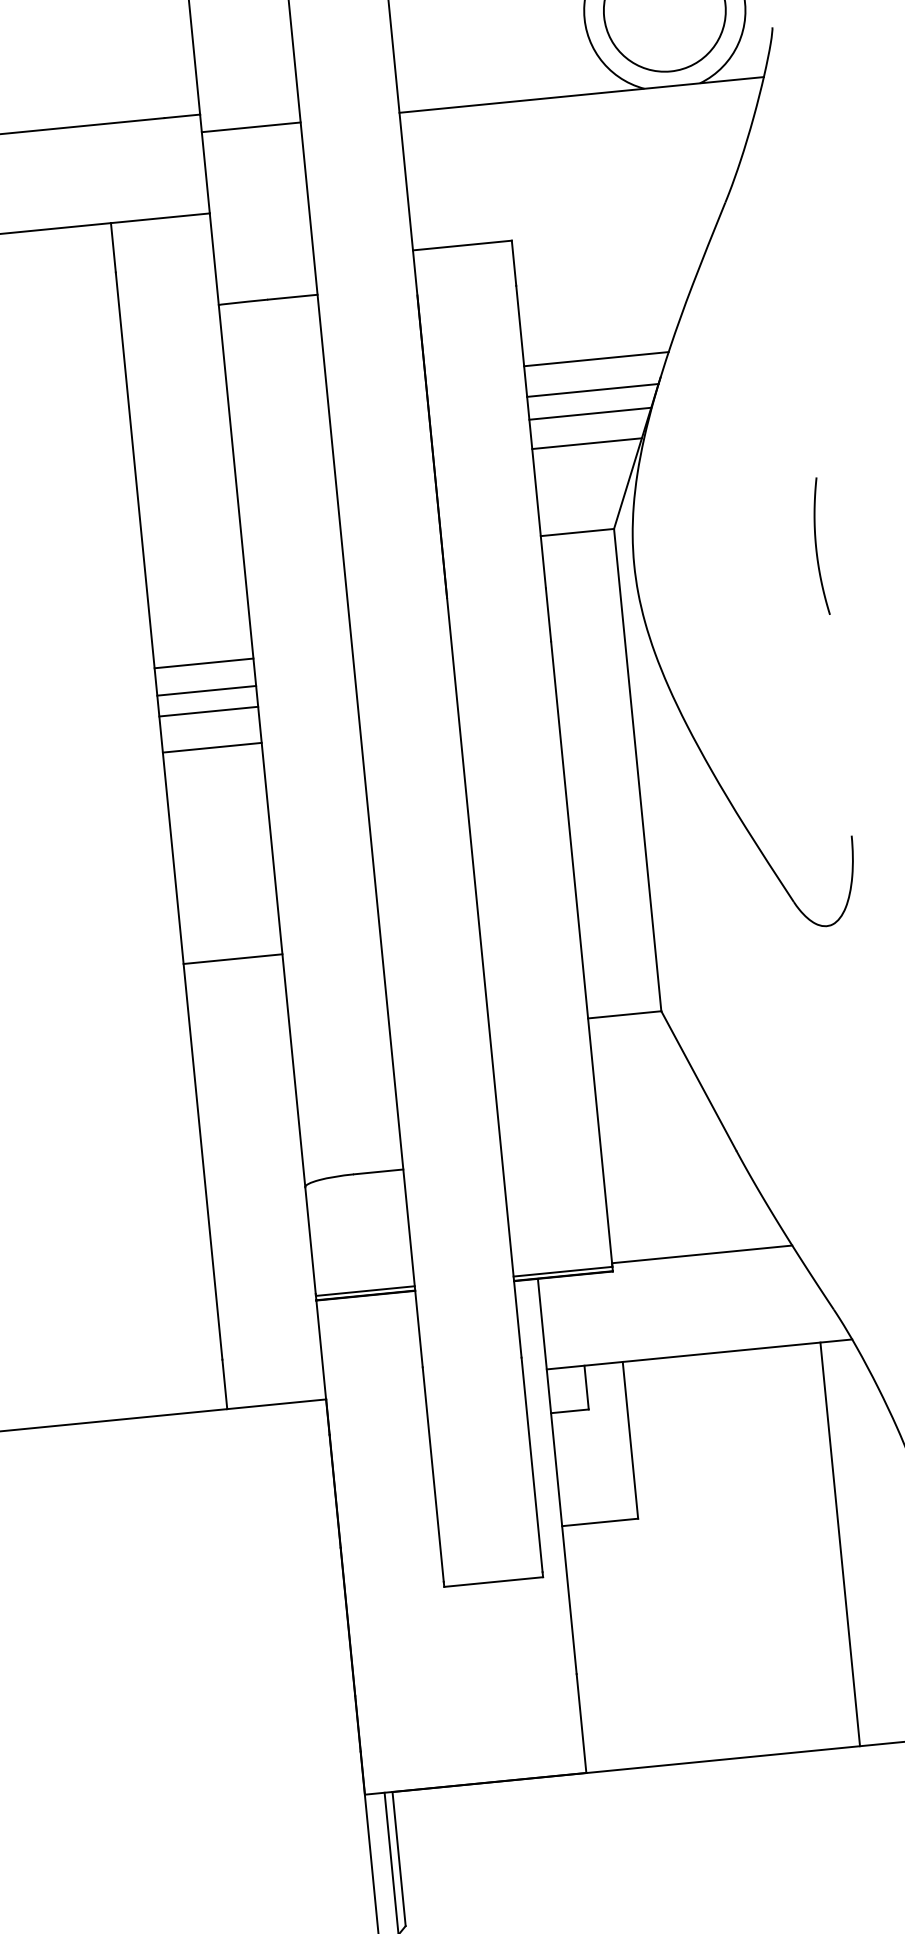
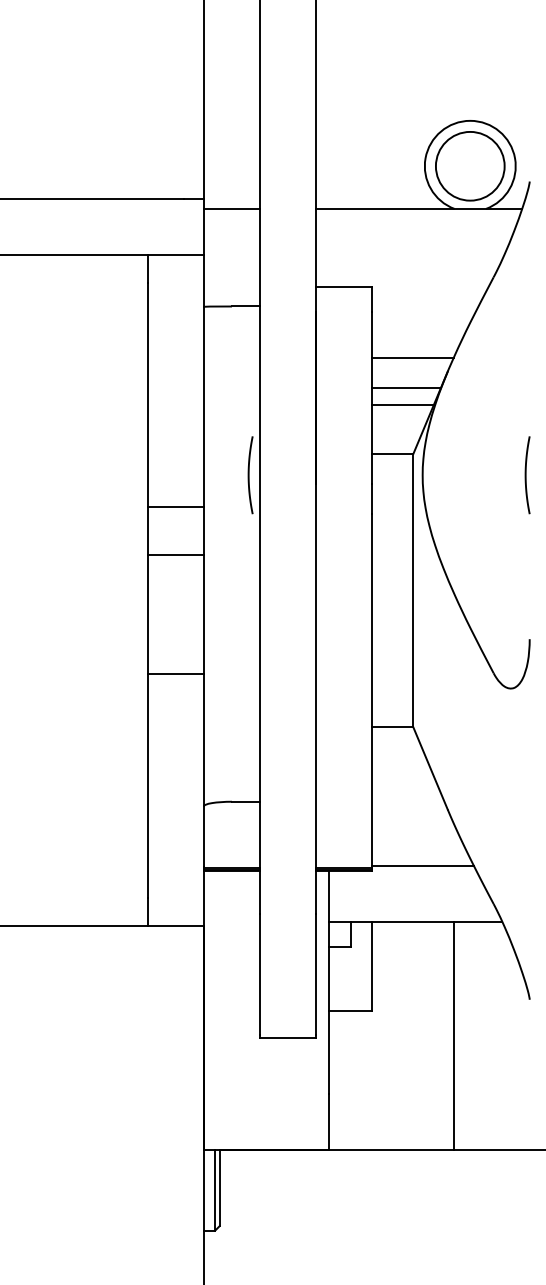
line: (591, 390) -> (408, 375), removed
curve: (328, 595) -> (249, 475), added
line: (205, 690) -> (175, 522), removed
line: (207, 712) -> (175, 534), removed
line: (840, 1543) -> (454, 1035), moved

